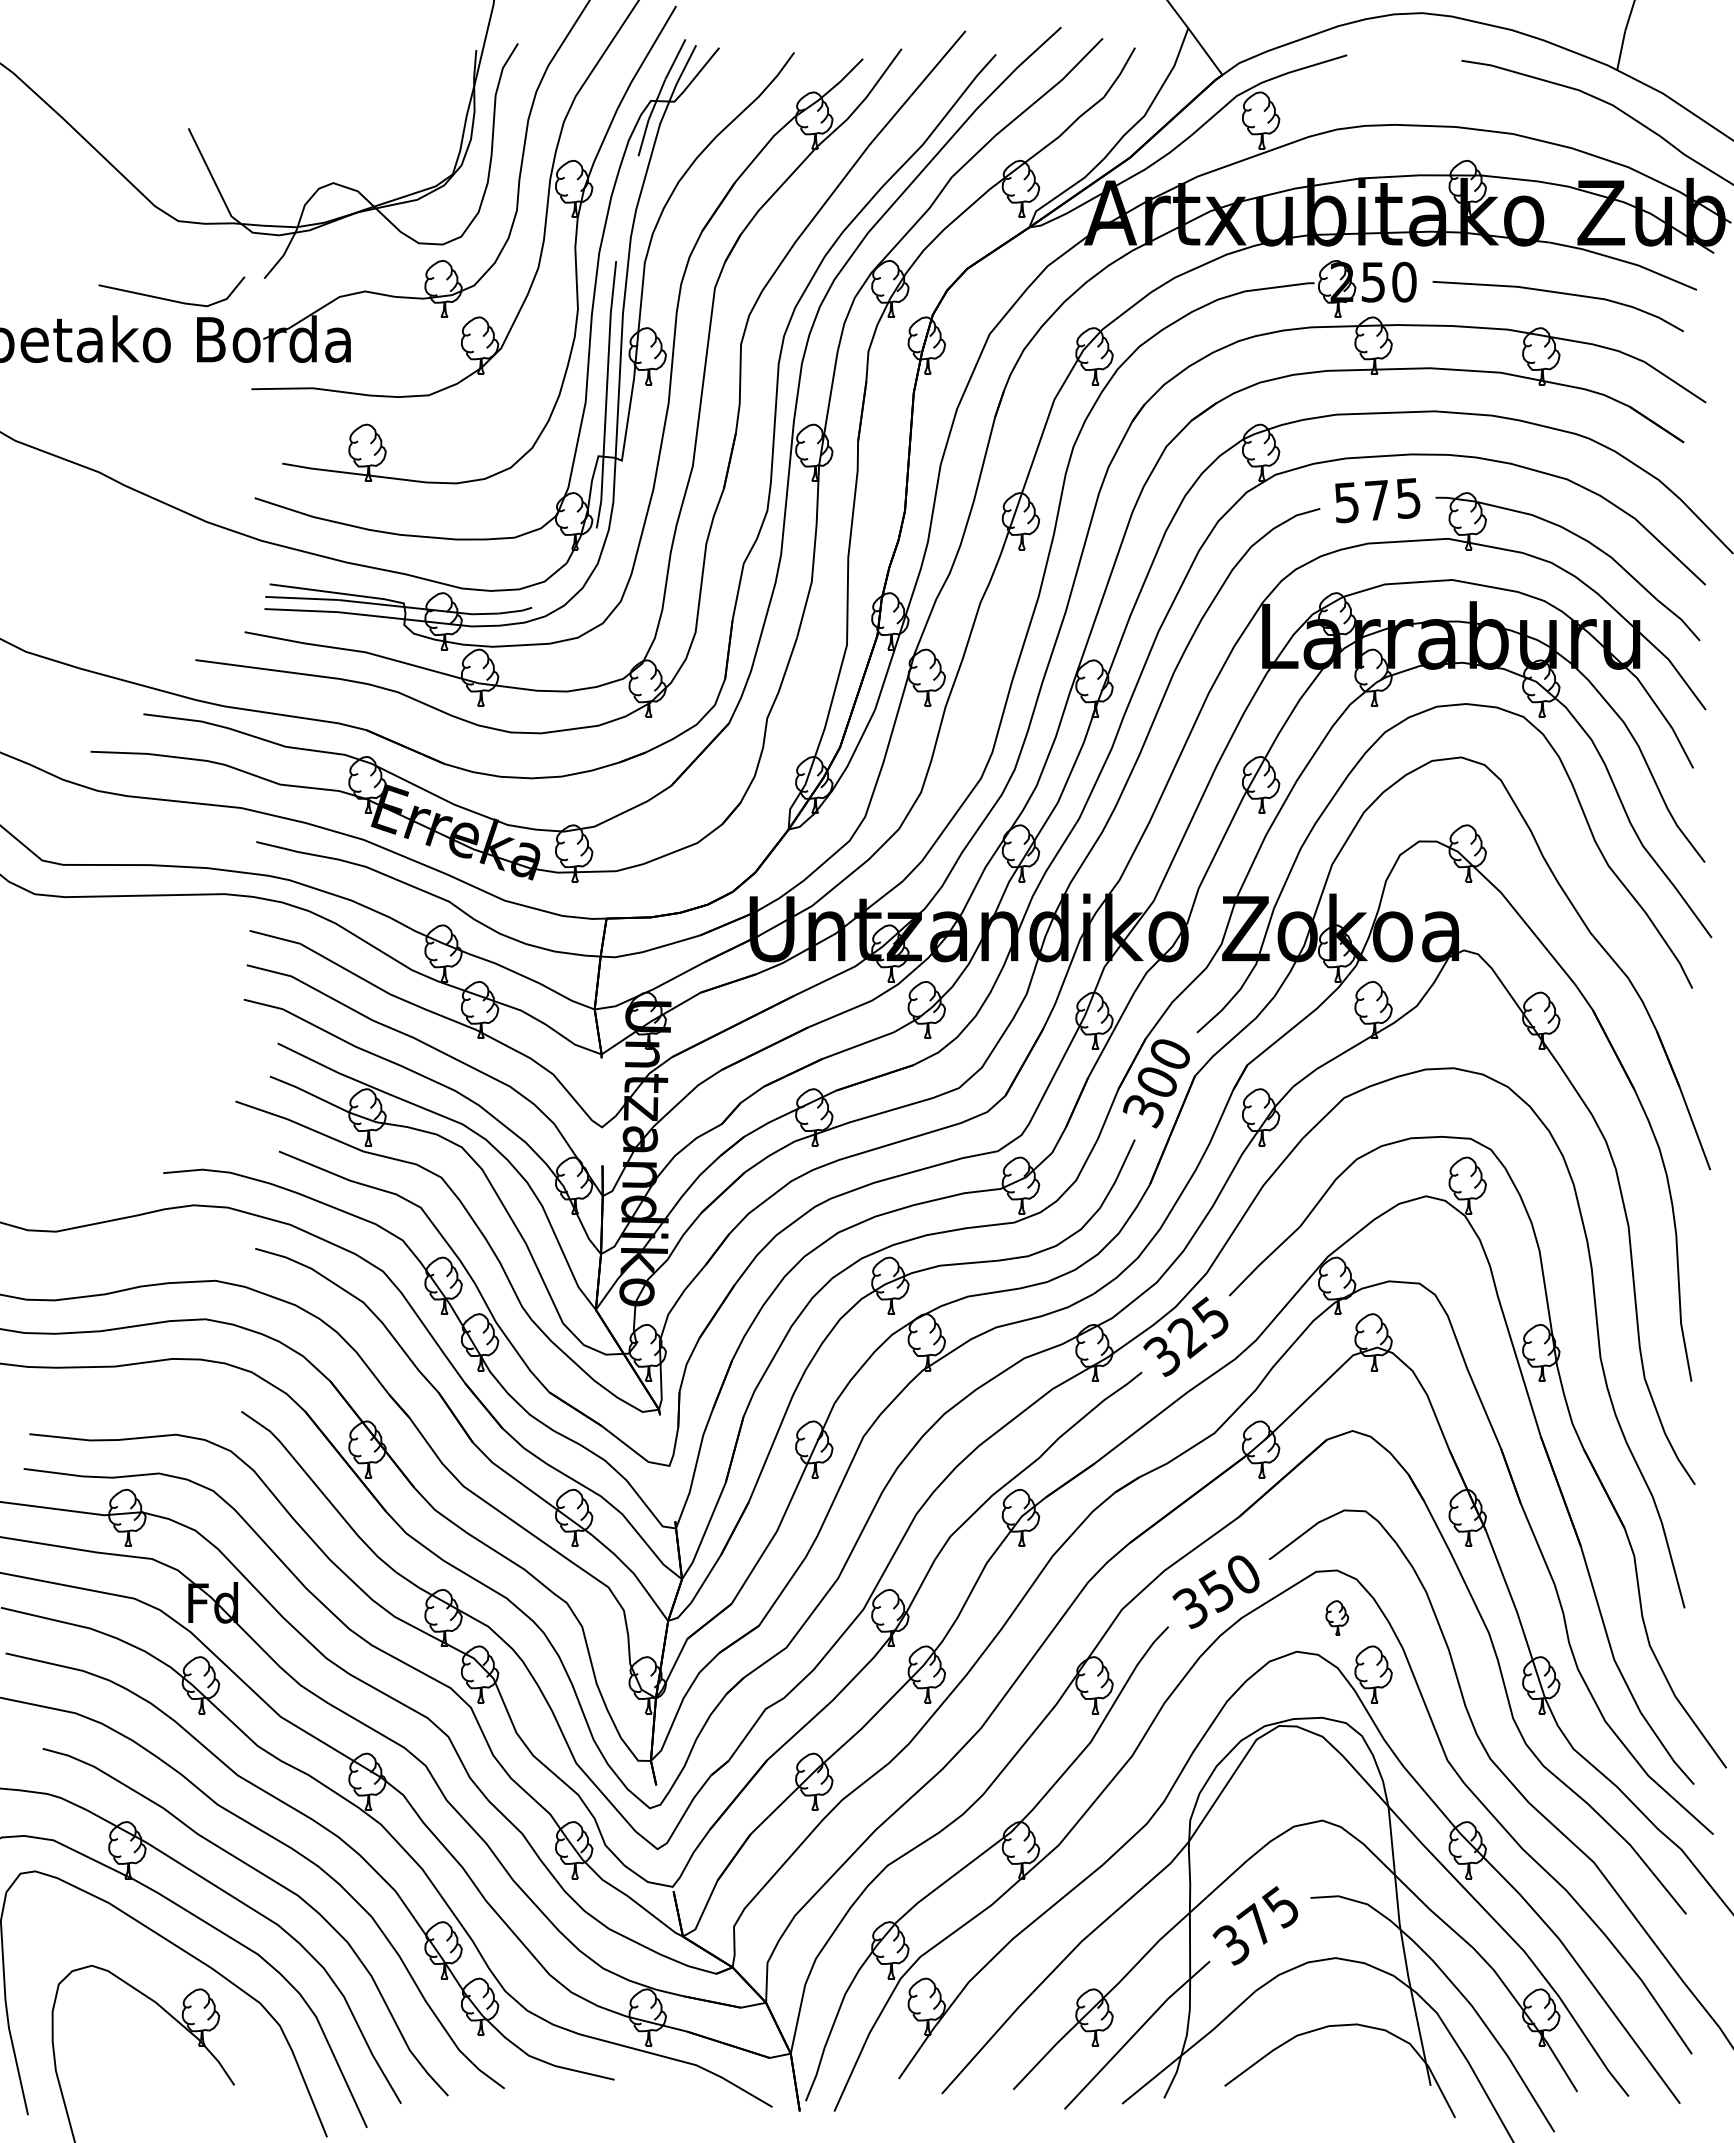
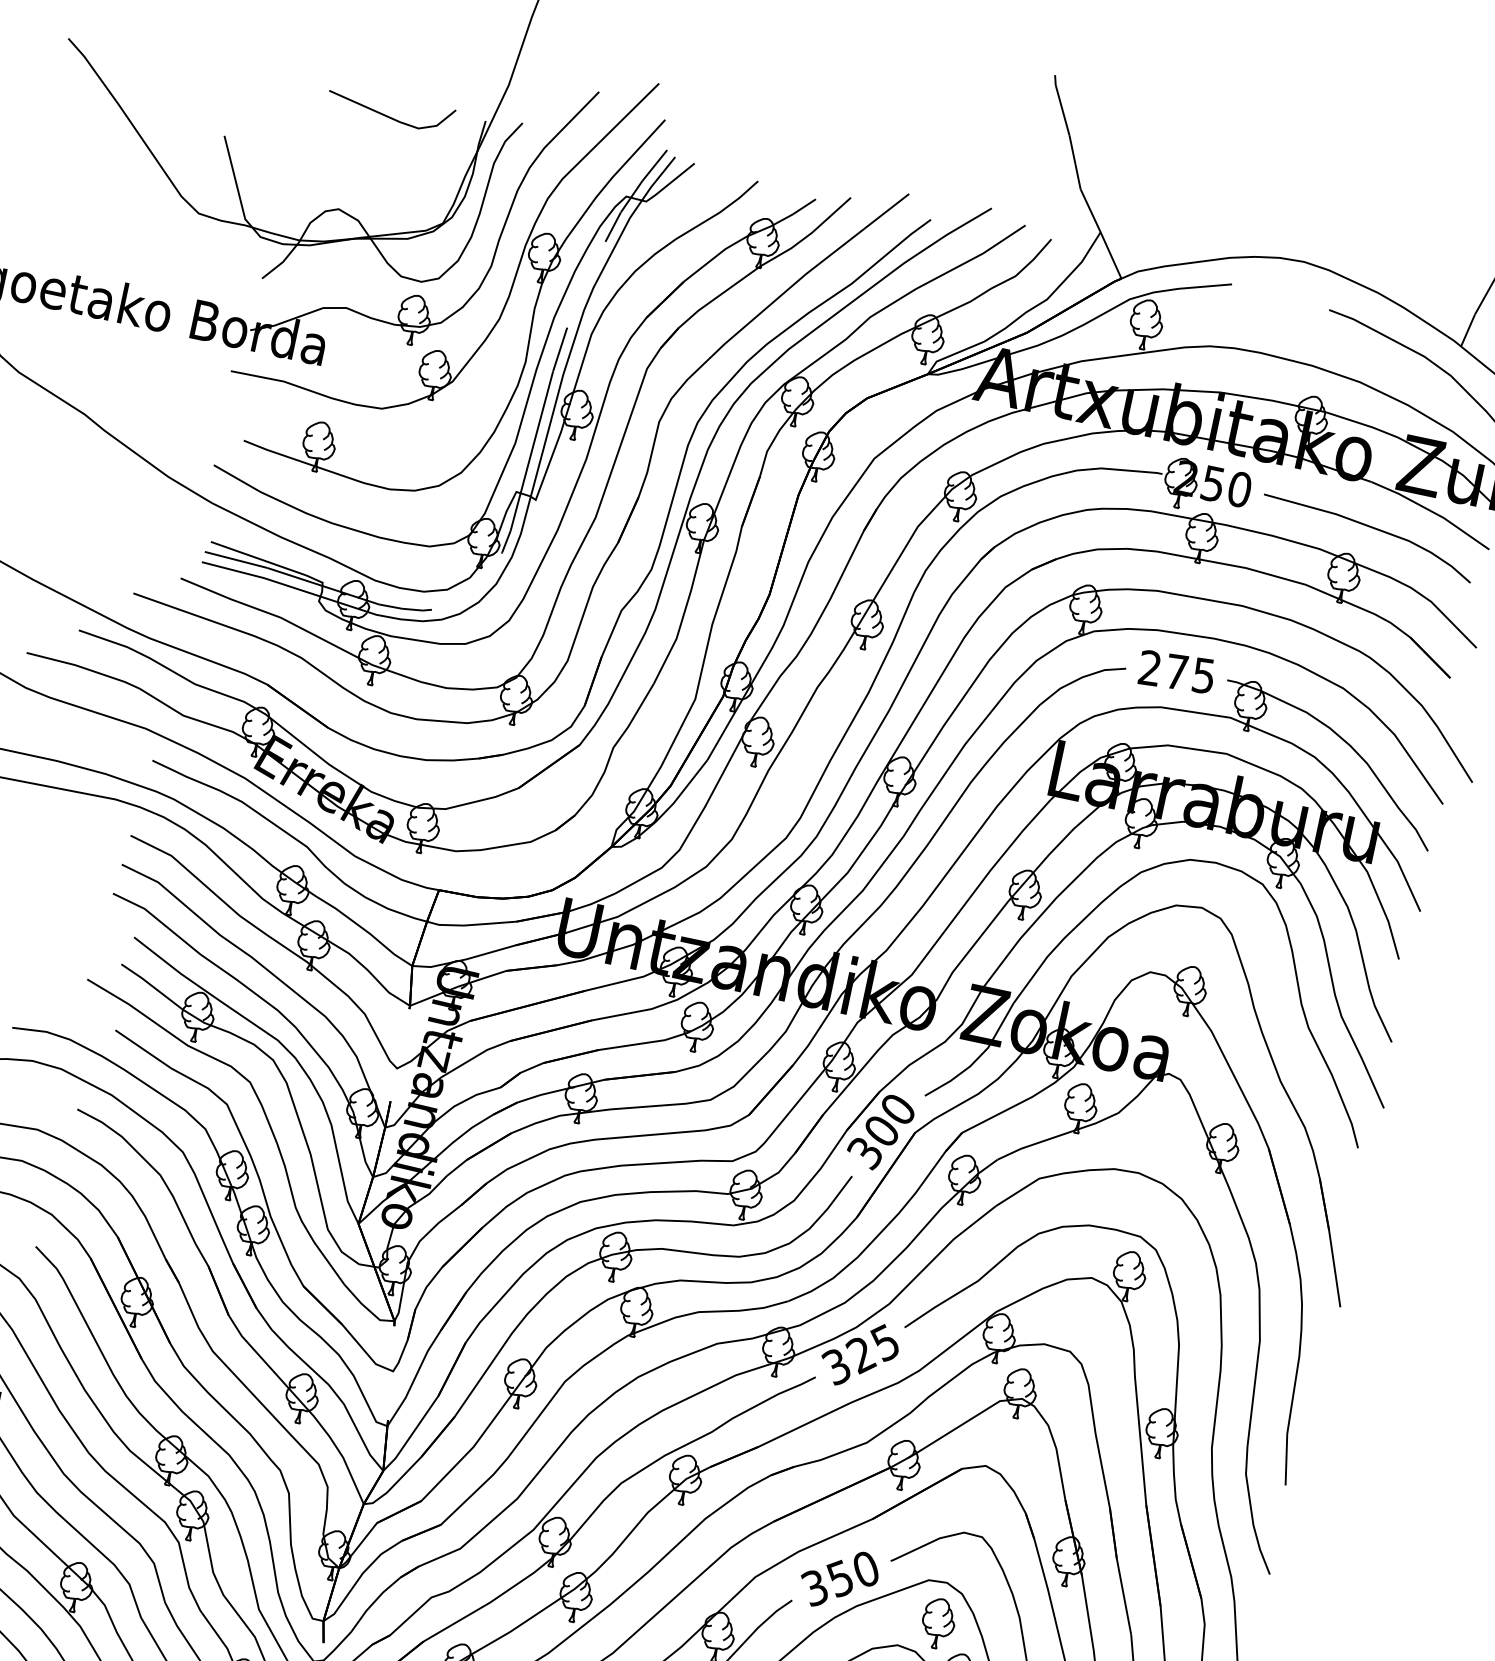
line: (171, 299) -> (389, 116), moved
text: (1346, 502) -> (1149, 668), 575 -> 275
part: (1337, 1617) -> (938, 1623), size x1.67

